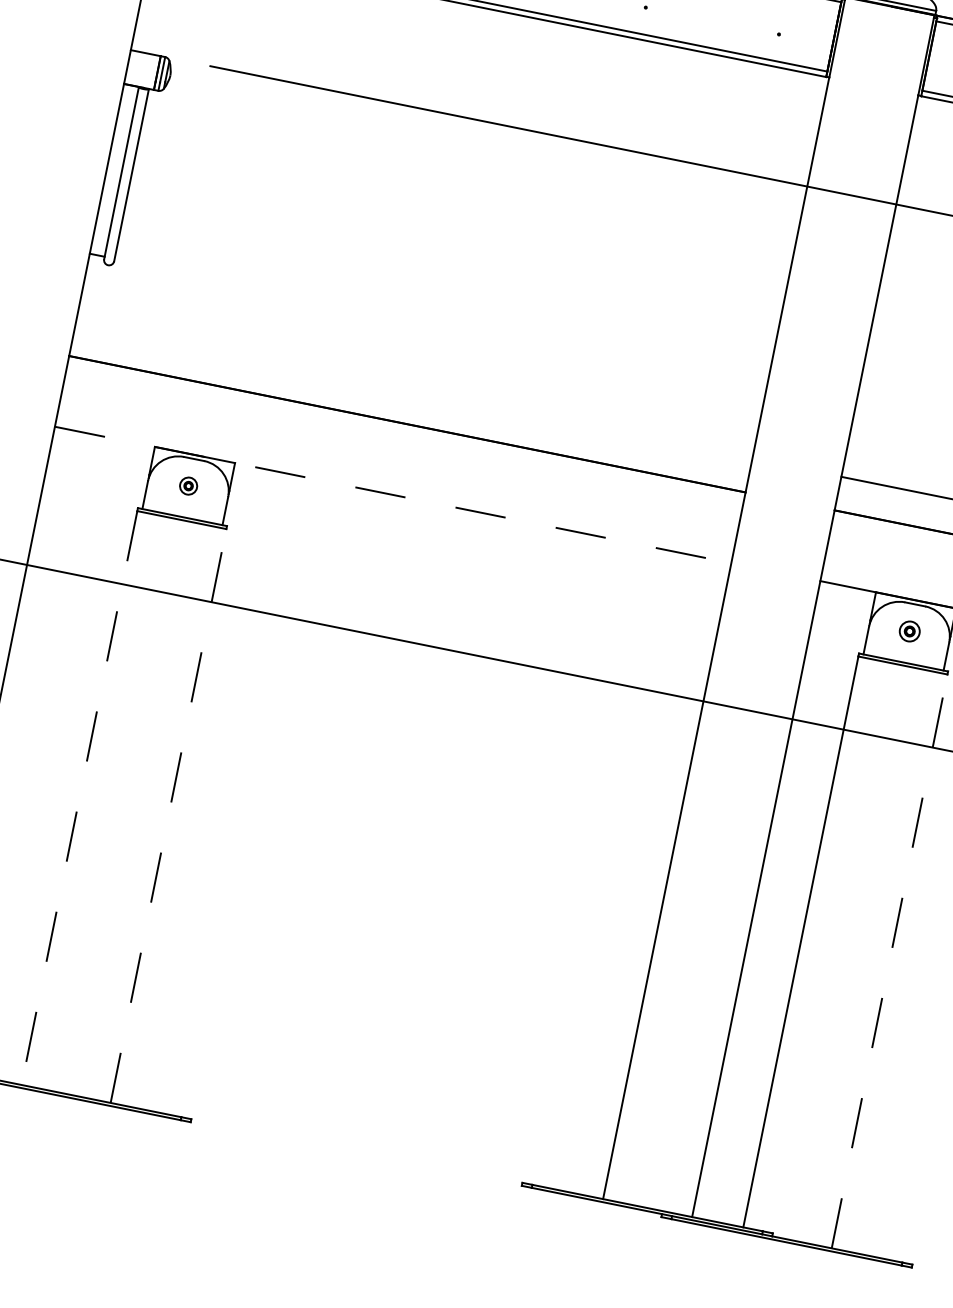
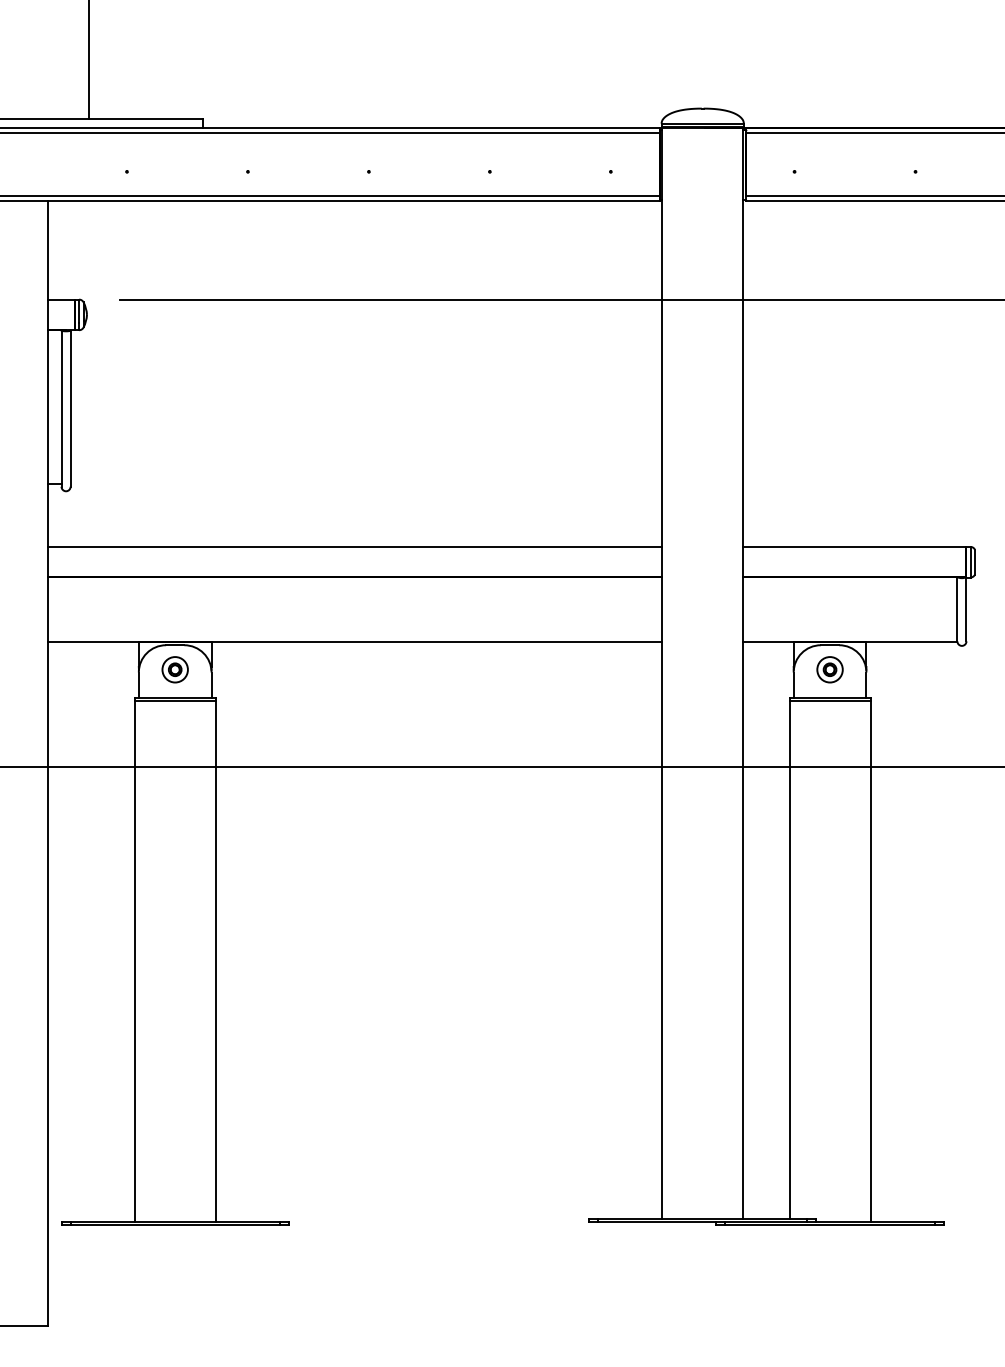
line: (414, 390) -> (355, 546), added
part: (188, 485) -> (174, 669), size x1.67
line: (393, 494) -> (355, 641), dashed -> solid
part: (909, 631) -> (829, 669), size x1.43
line: (79, 798) -> (134, 961), dashed -> solid
line: (168, 816) -> (215, 961), dashed -> solid
line: (889, 961) -> (870, 961), dashed -> solid

